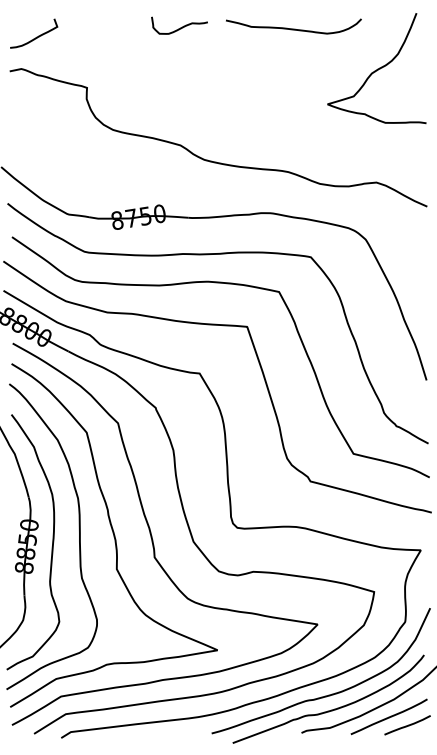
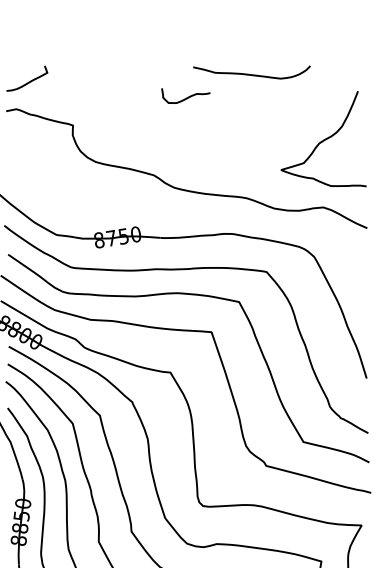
curve: (180, 27) -> (186, 97), moved
curve: (377, 68) -> (324, 139), moved

